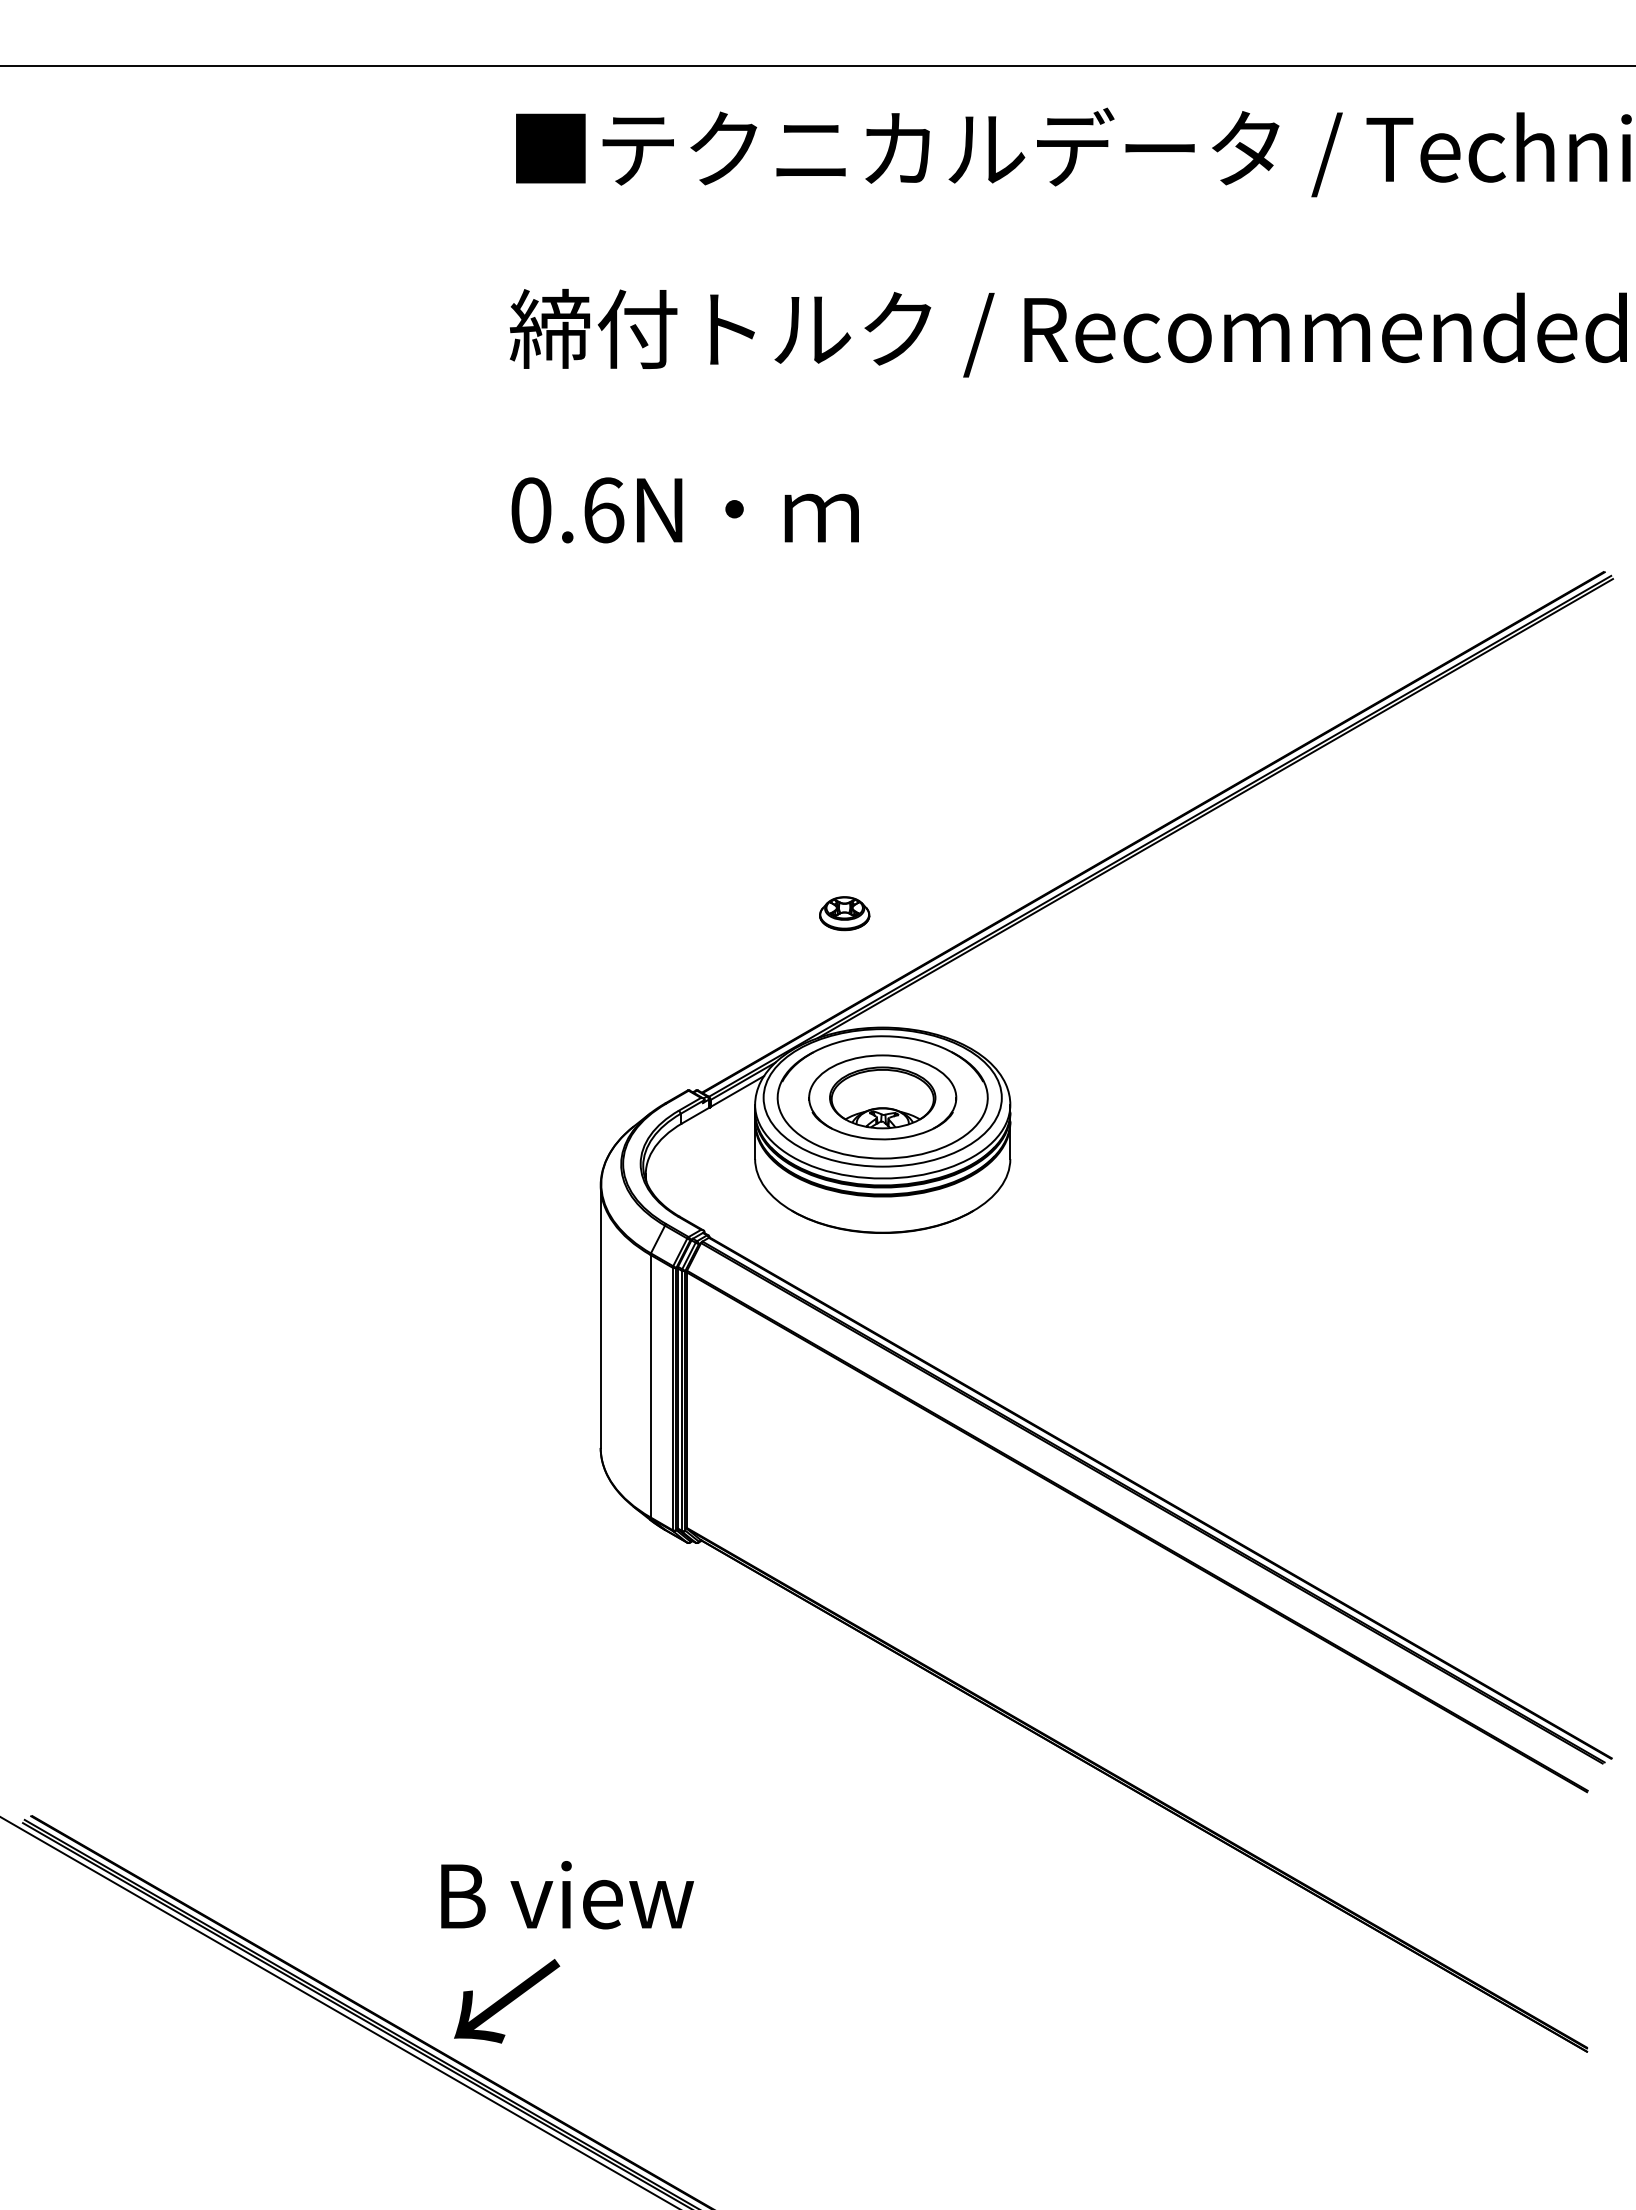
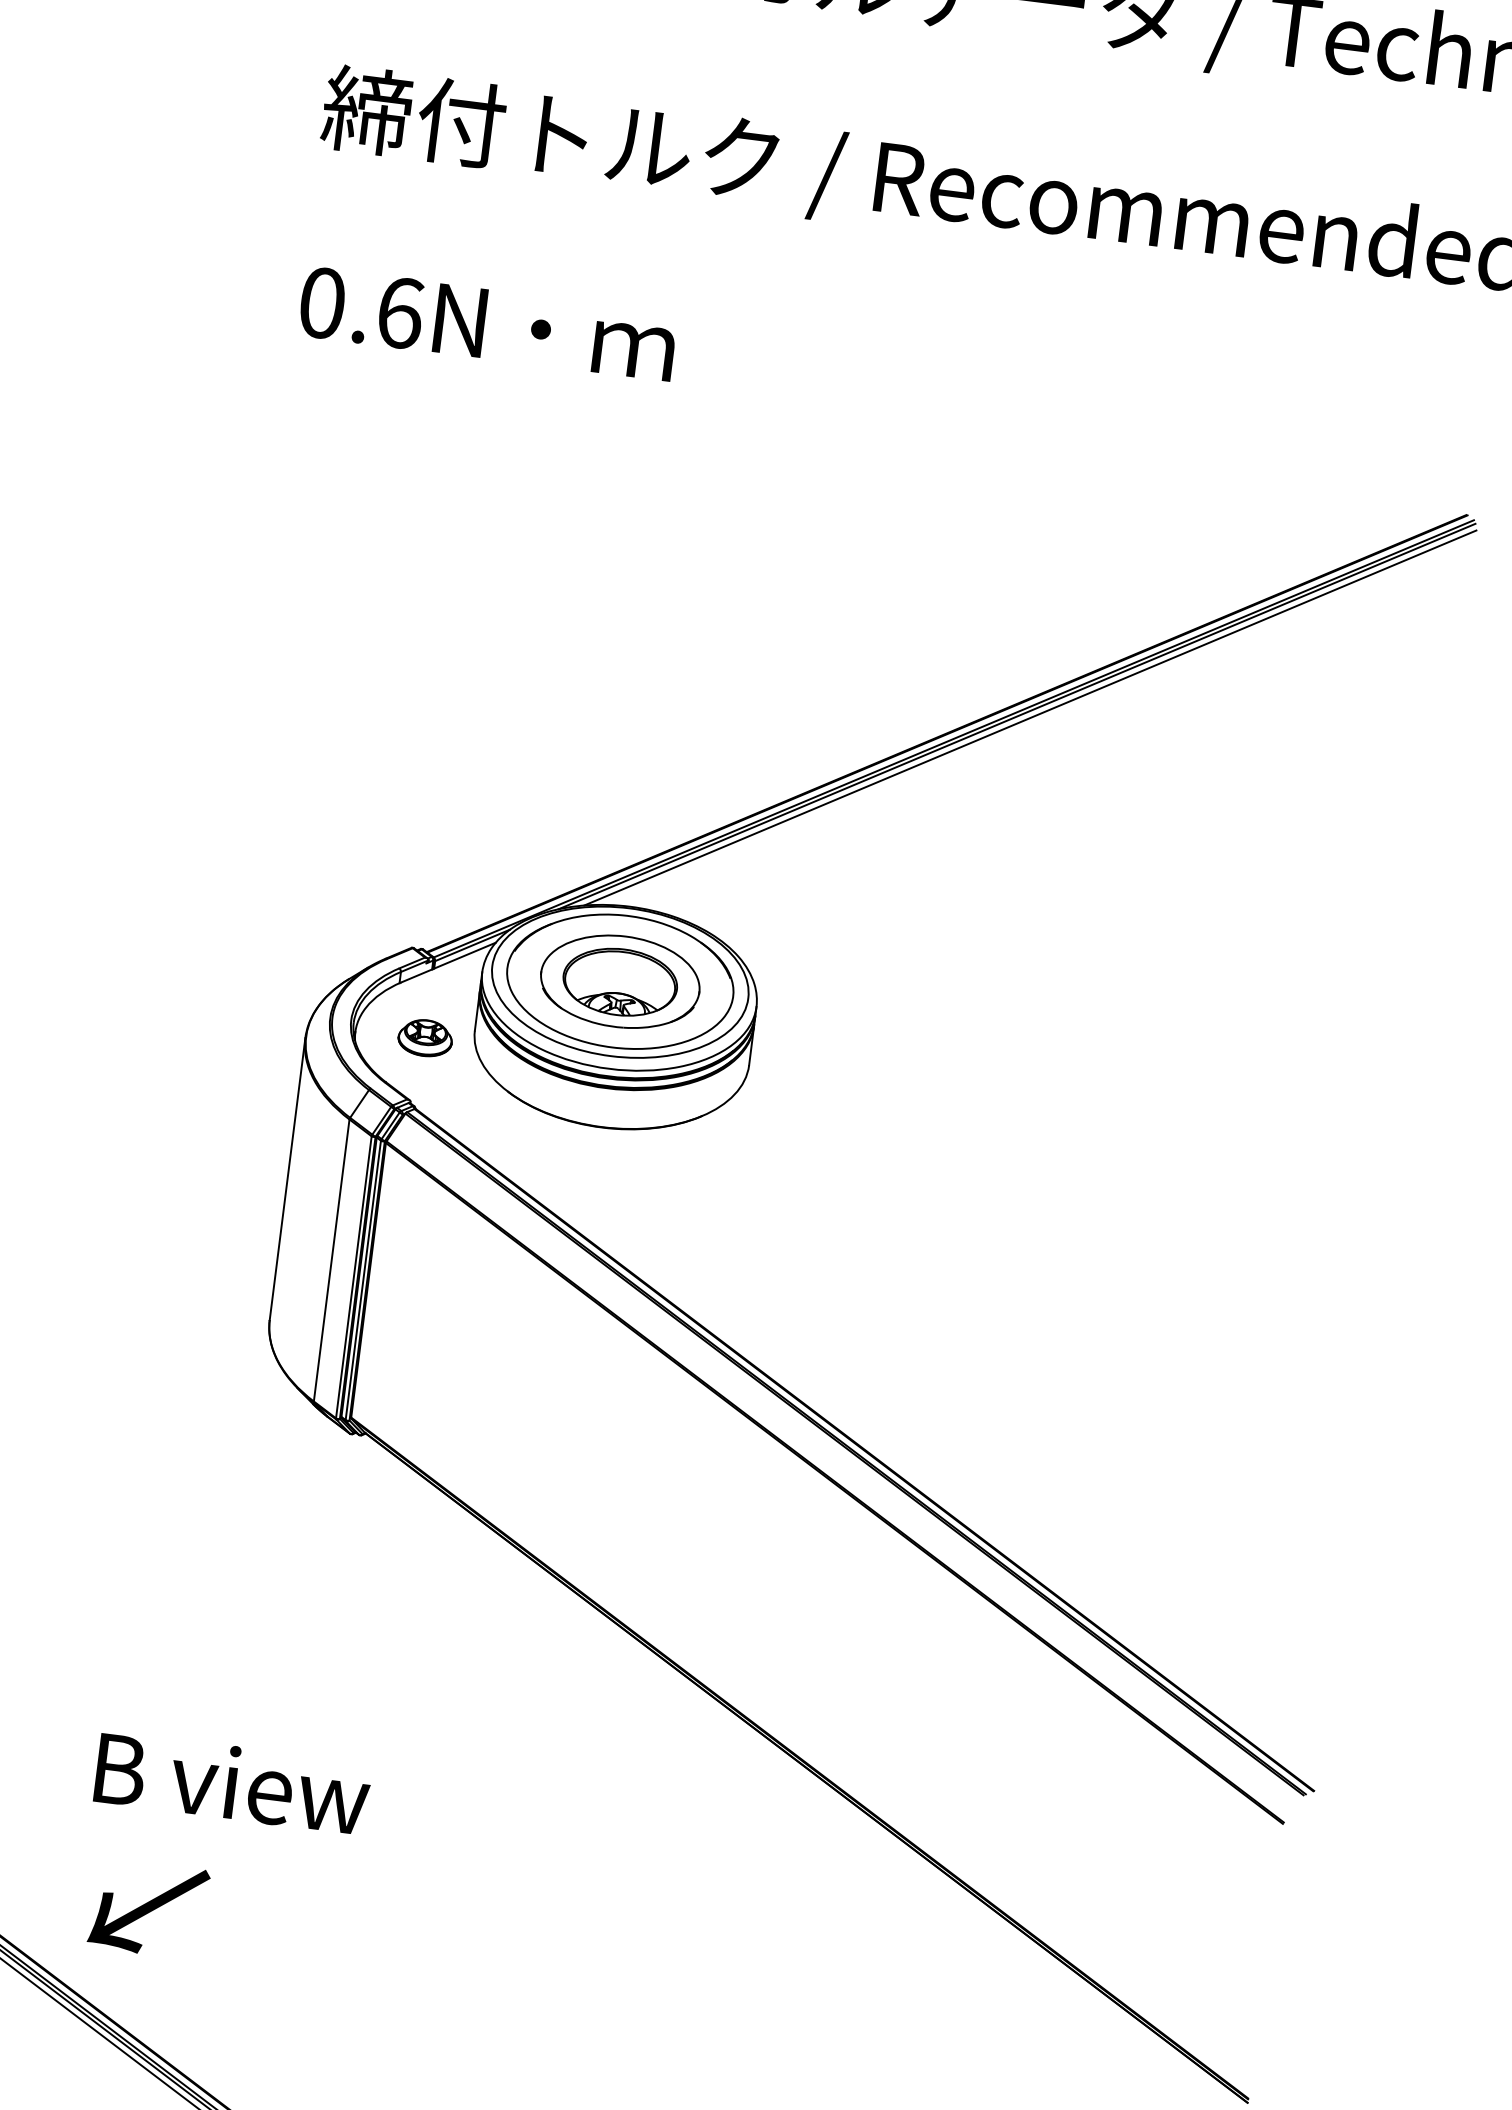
line: (1227, 808) -> (1030, 718), added
part: (844, 913) -> (425, 1037), moved
text: (567, 1895) -> (232, 1783), moved
text: (507, 2001) -> (149, 1909), moved

